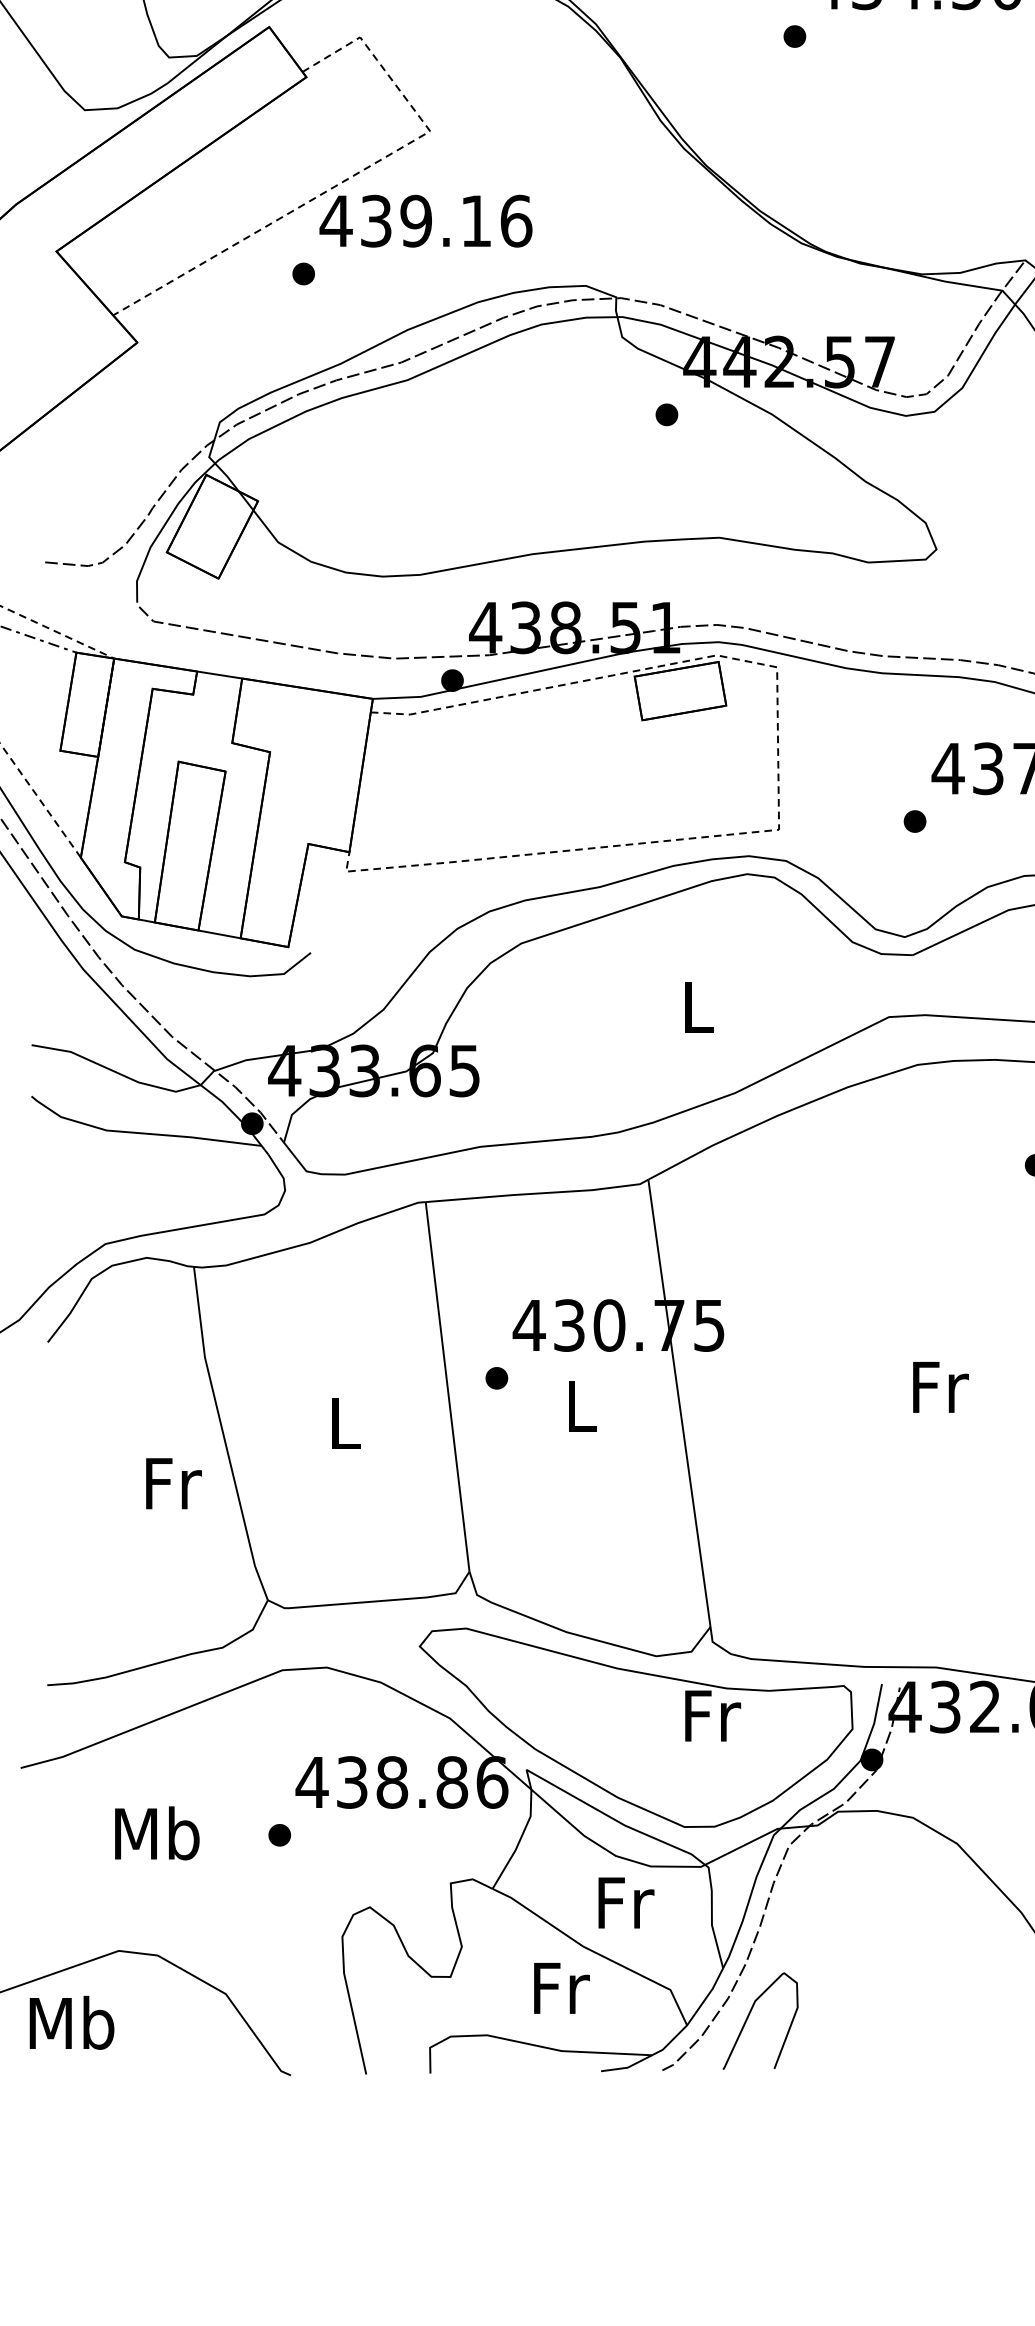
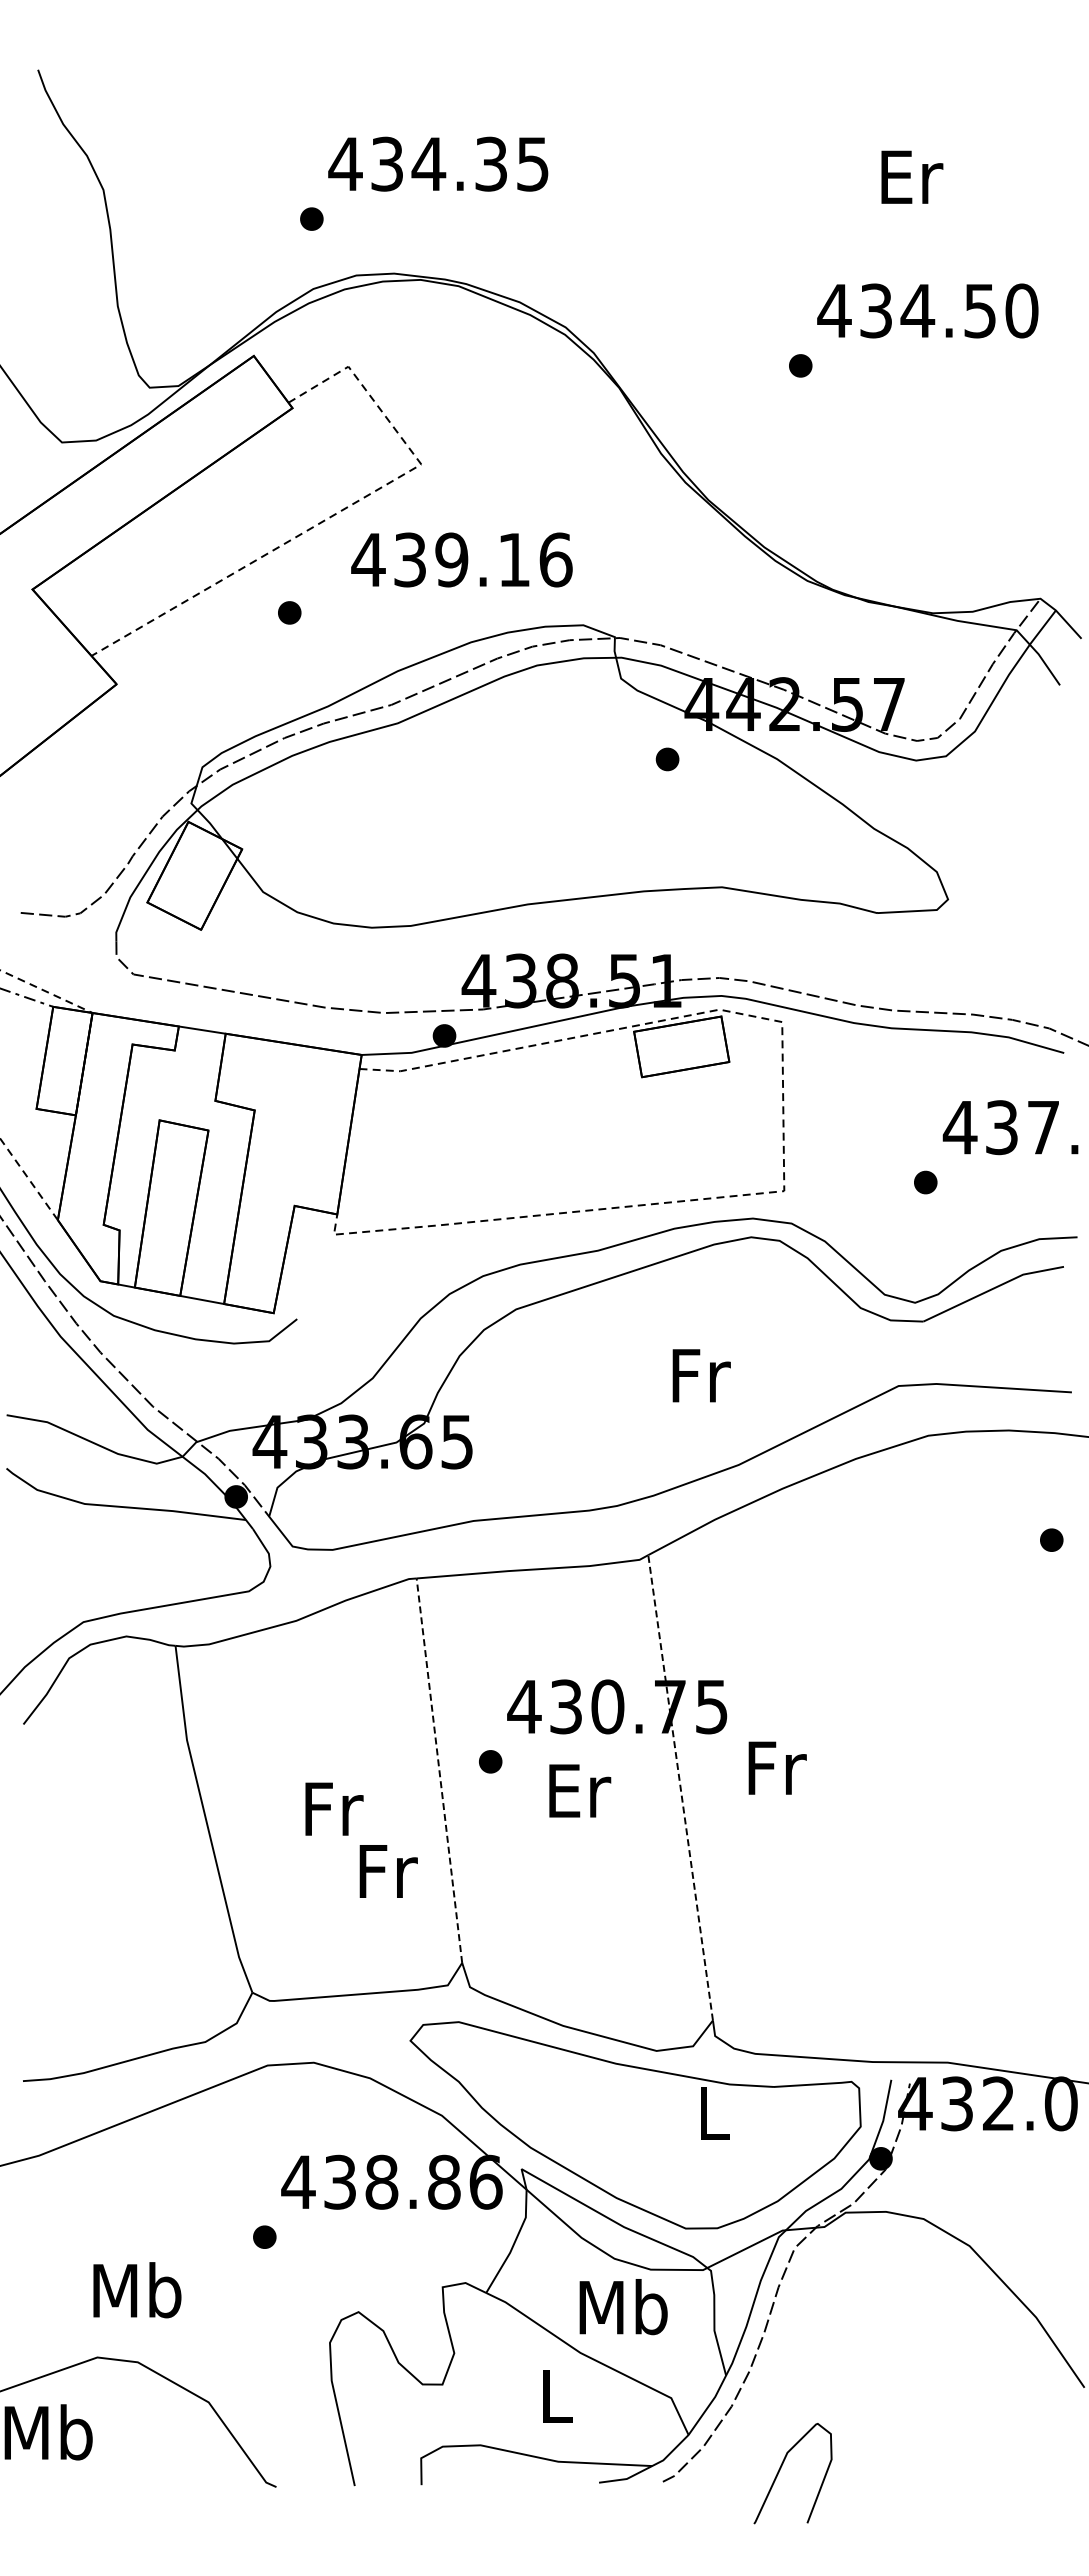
text: (425, 220) -> (461, 559), moved
text: (699, 1007) -> (701, 1375), L -> Fr
line: (447, 1386) -> (439, 1770), solid -> dashed
text: (940, 1386) -> (777, 1767), moved
line: (679, 1403) -> (680, 1787), solid -> dashed
text: (583, 1405) -> (580, 1790), L -> Er
text: (346, 1423) -> (334, 1808), L -> Fr
text: (173, 1483) -> (388, 1871), moved
text: (712, 1715) -> (715, 2112), Fr -> L
text: (157, 1833) -> (137, 2290), moved
text: (624, 1902) -> (623, 2307), Fr -> Mb
text: (562, 1988) -> (558, 2396), Fr -> L
curve: (749, 2016) -> (781, 2468), moved

